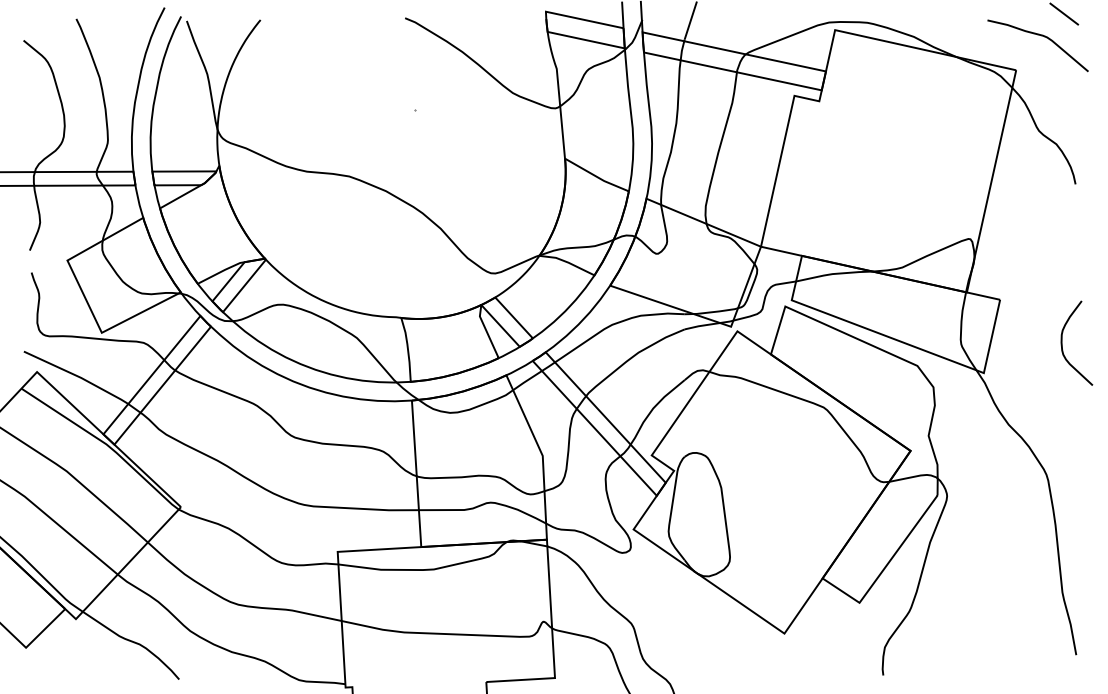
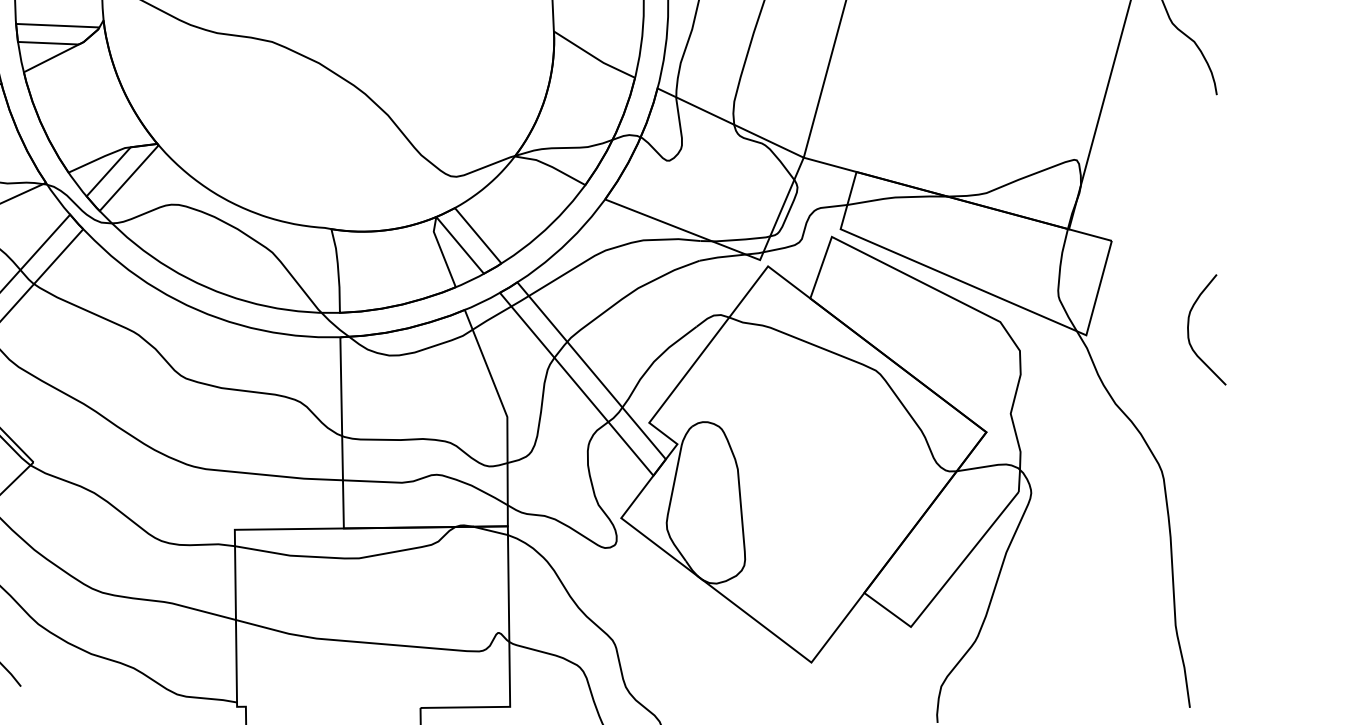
curve: (1062, 342) -> (1189, 327), moved

